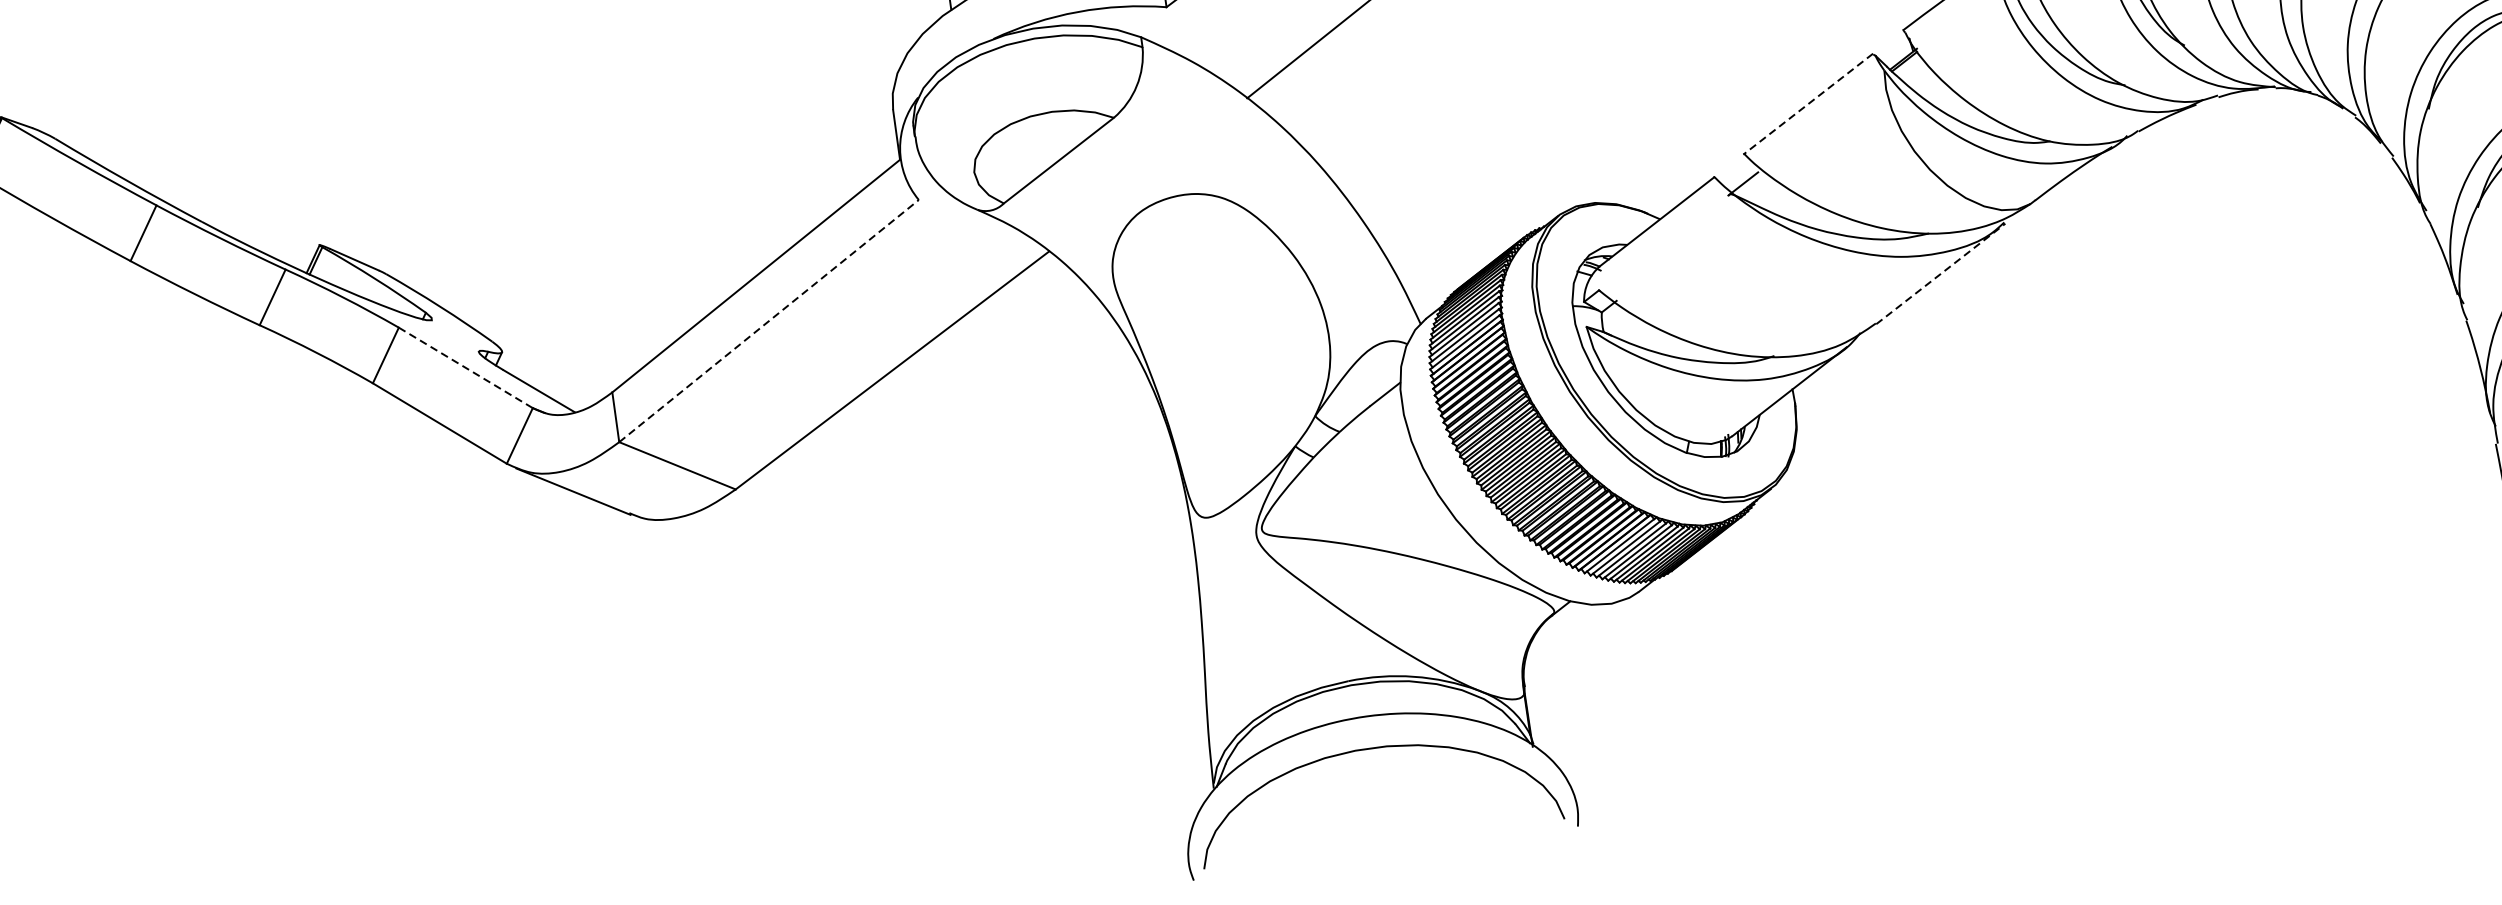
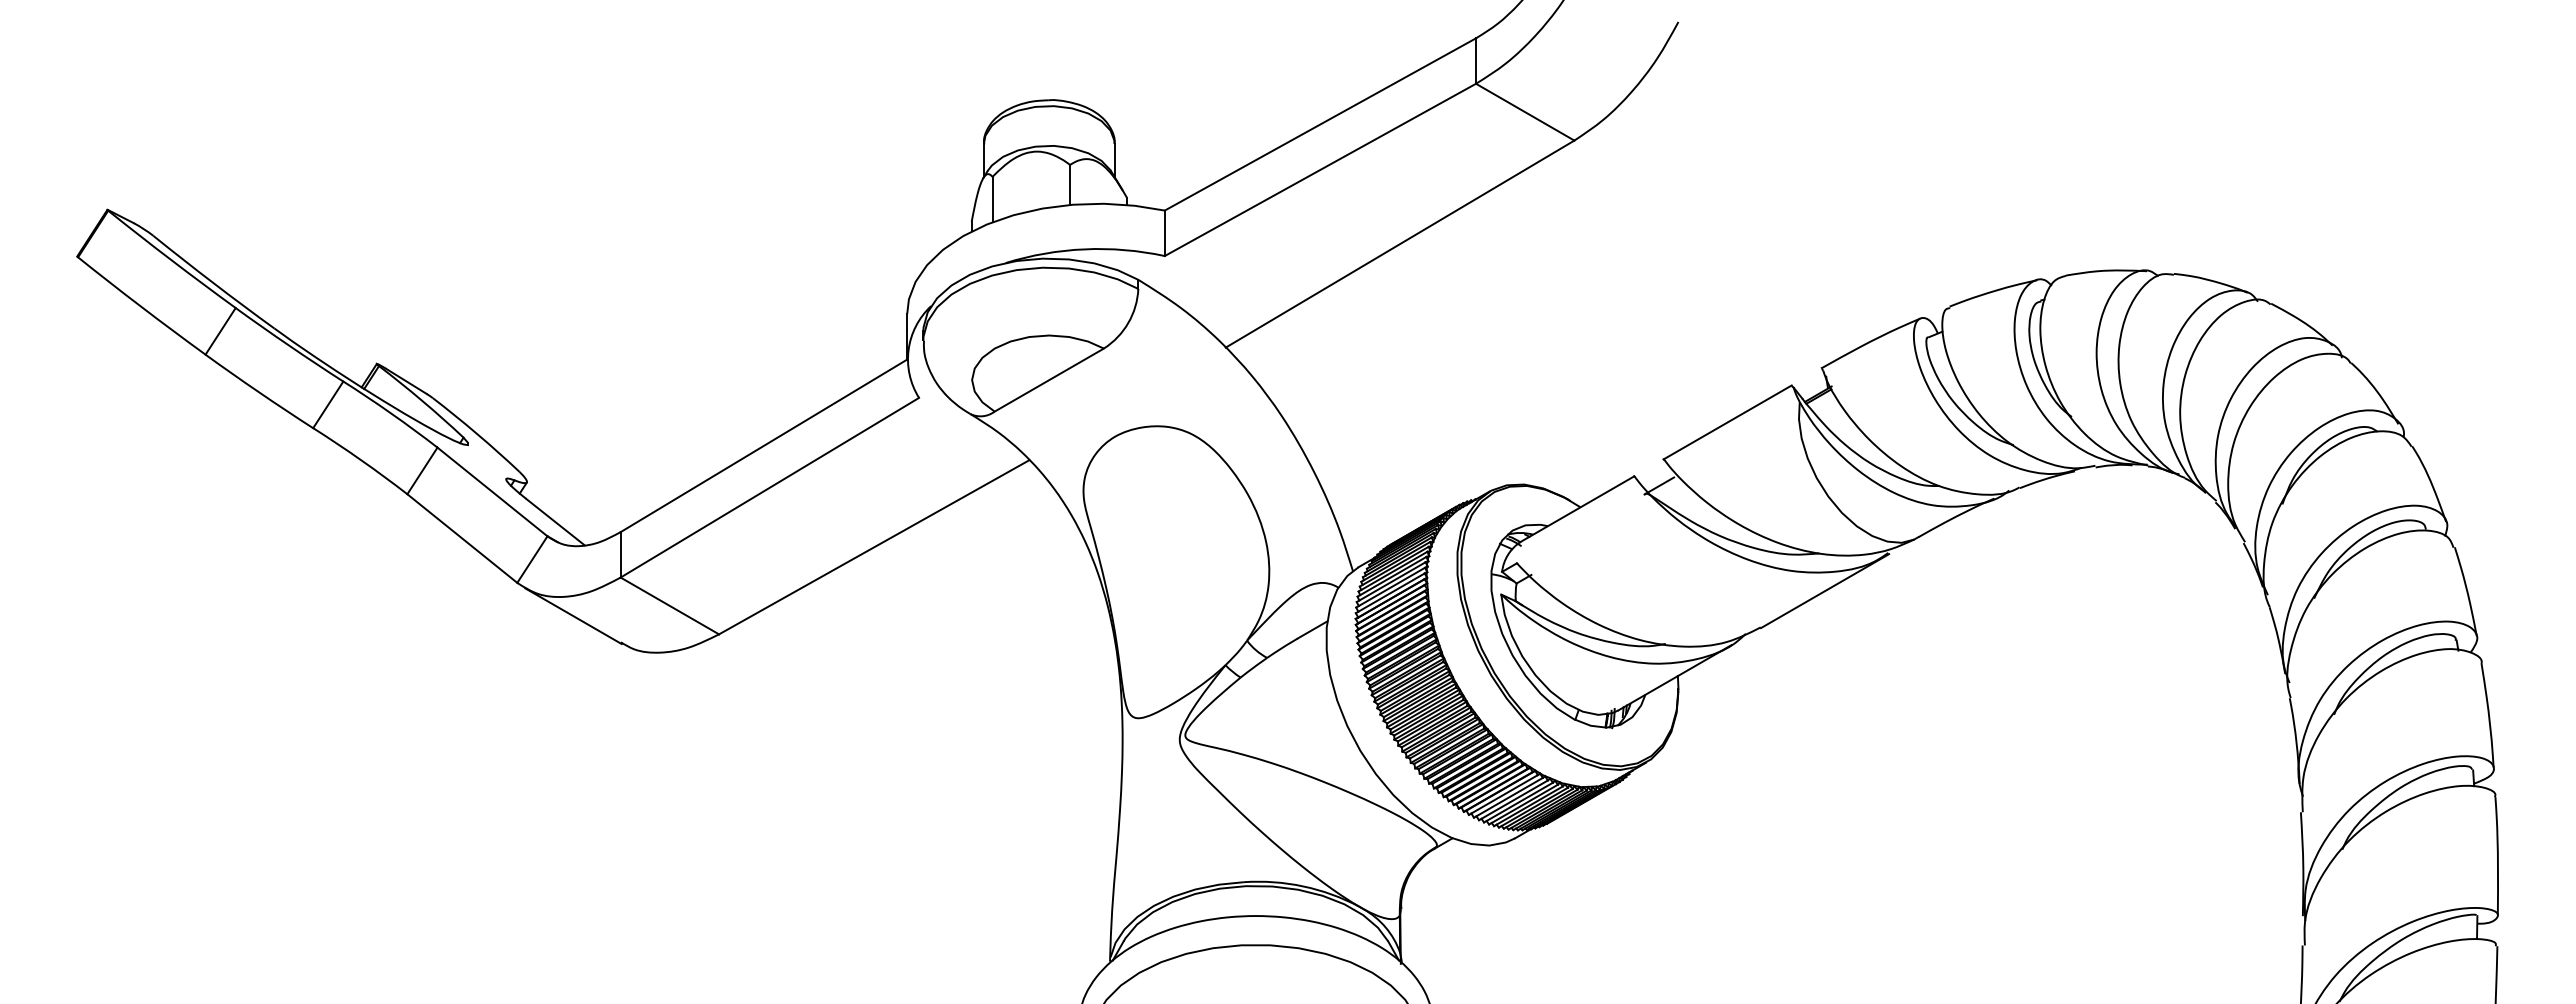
line: (1808, 104) -> (1727, 422), dashed -> solid
line: (1941, 274) -> (1825, 591), dashed -> solid
line: (769, 320) -> (770, 487), dashed -> solid
line: (465, 367) -> (492, 491), dashed -> solid

